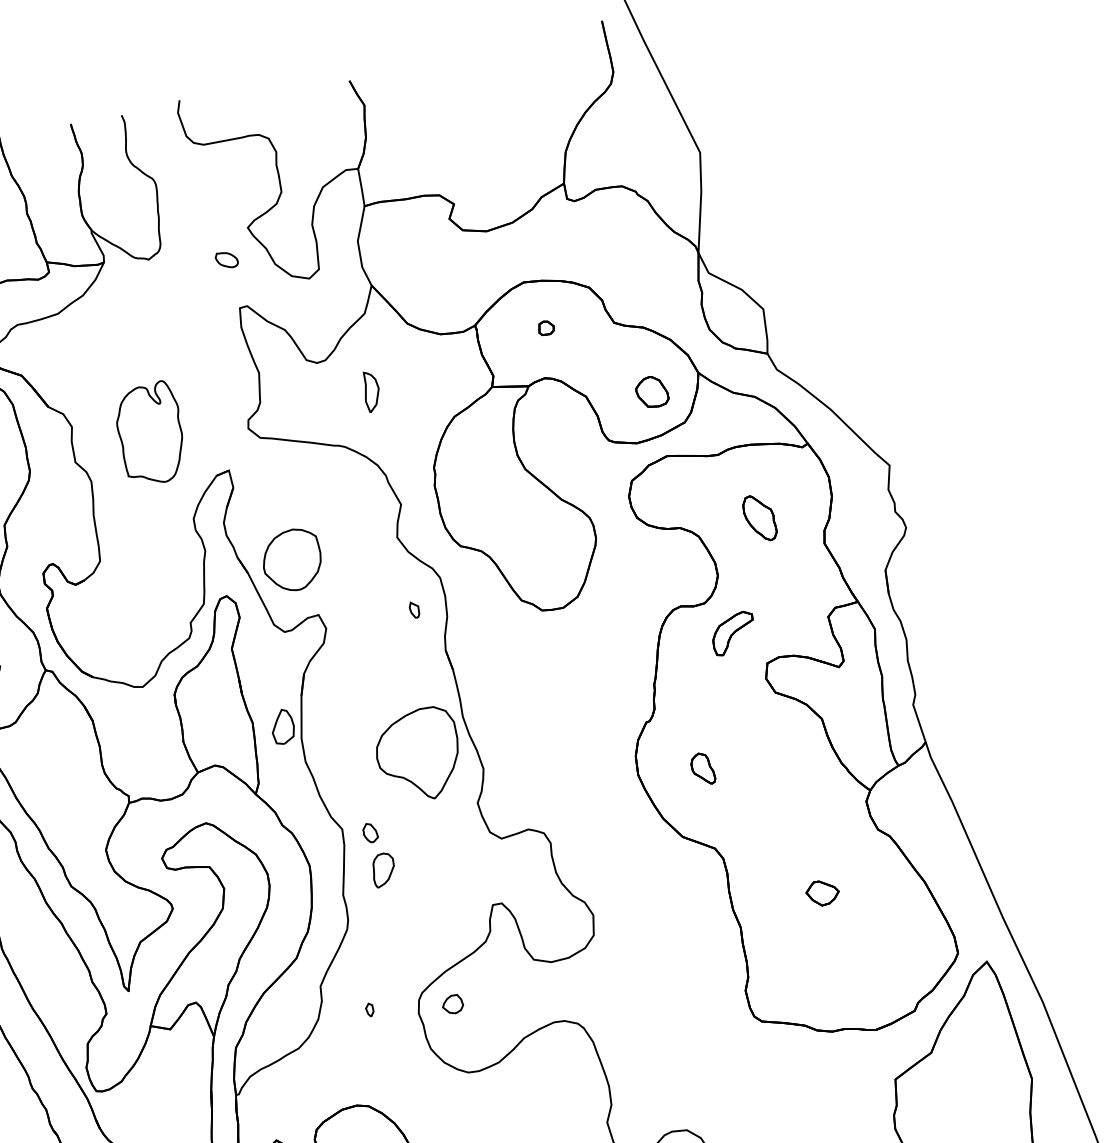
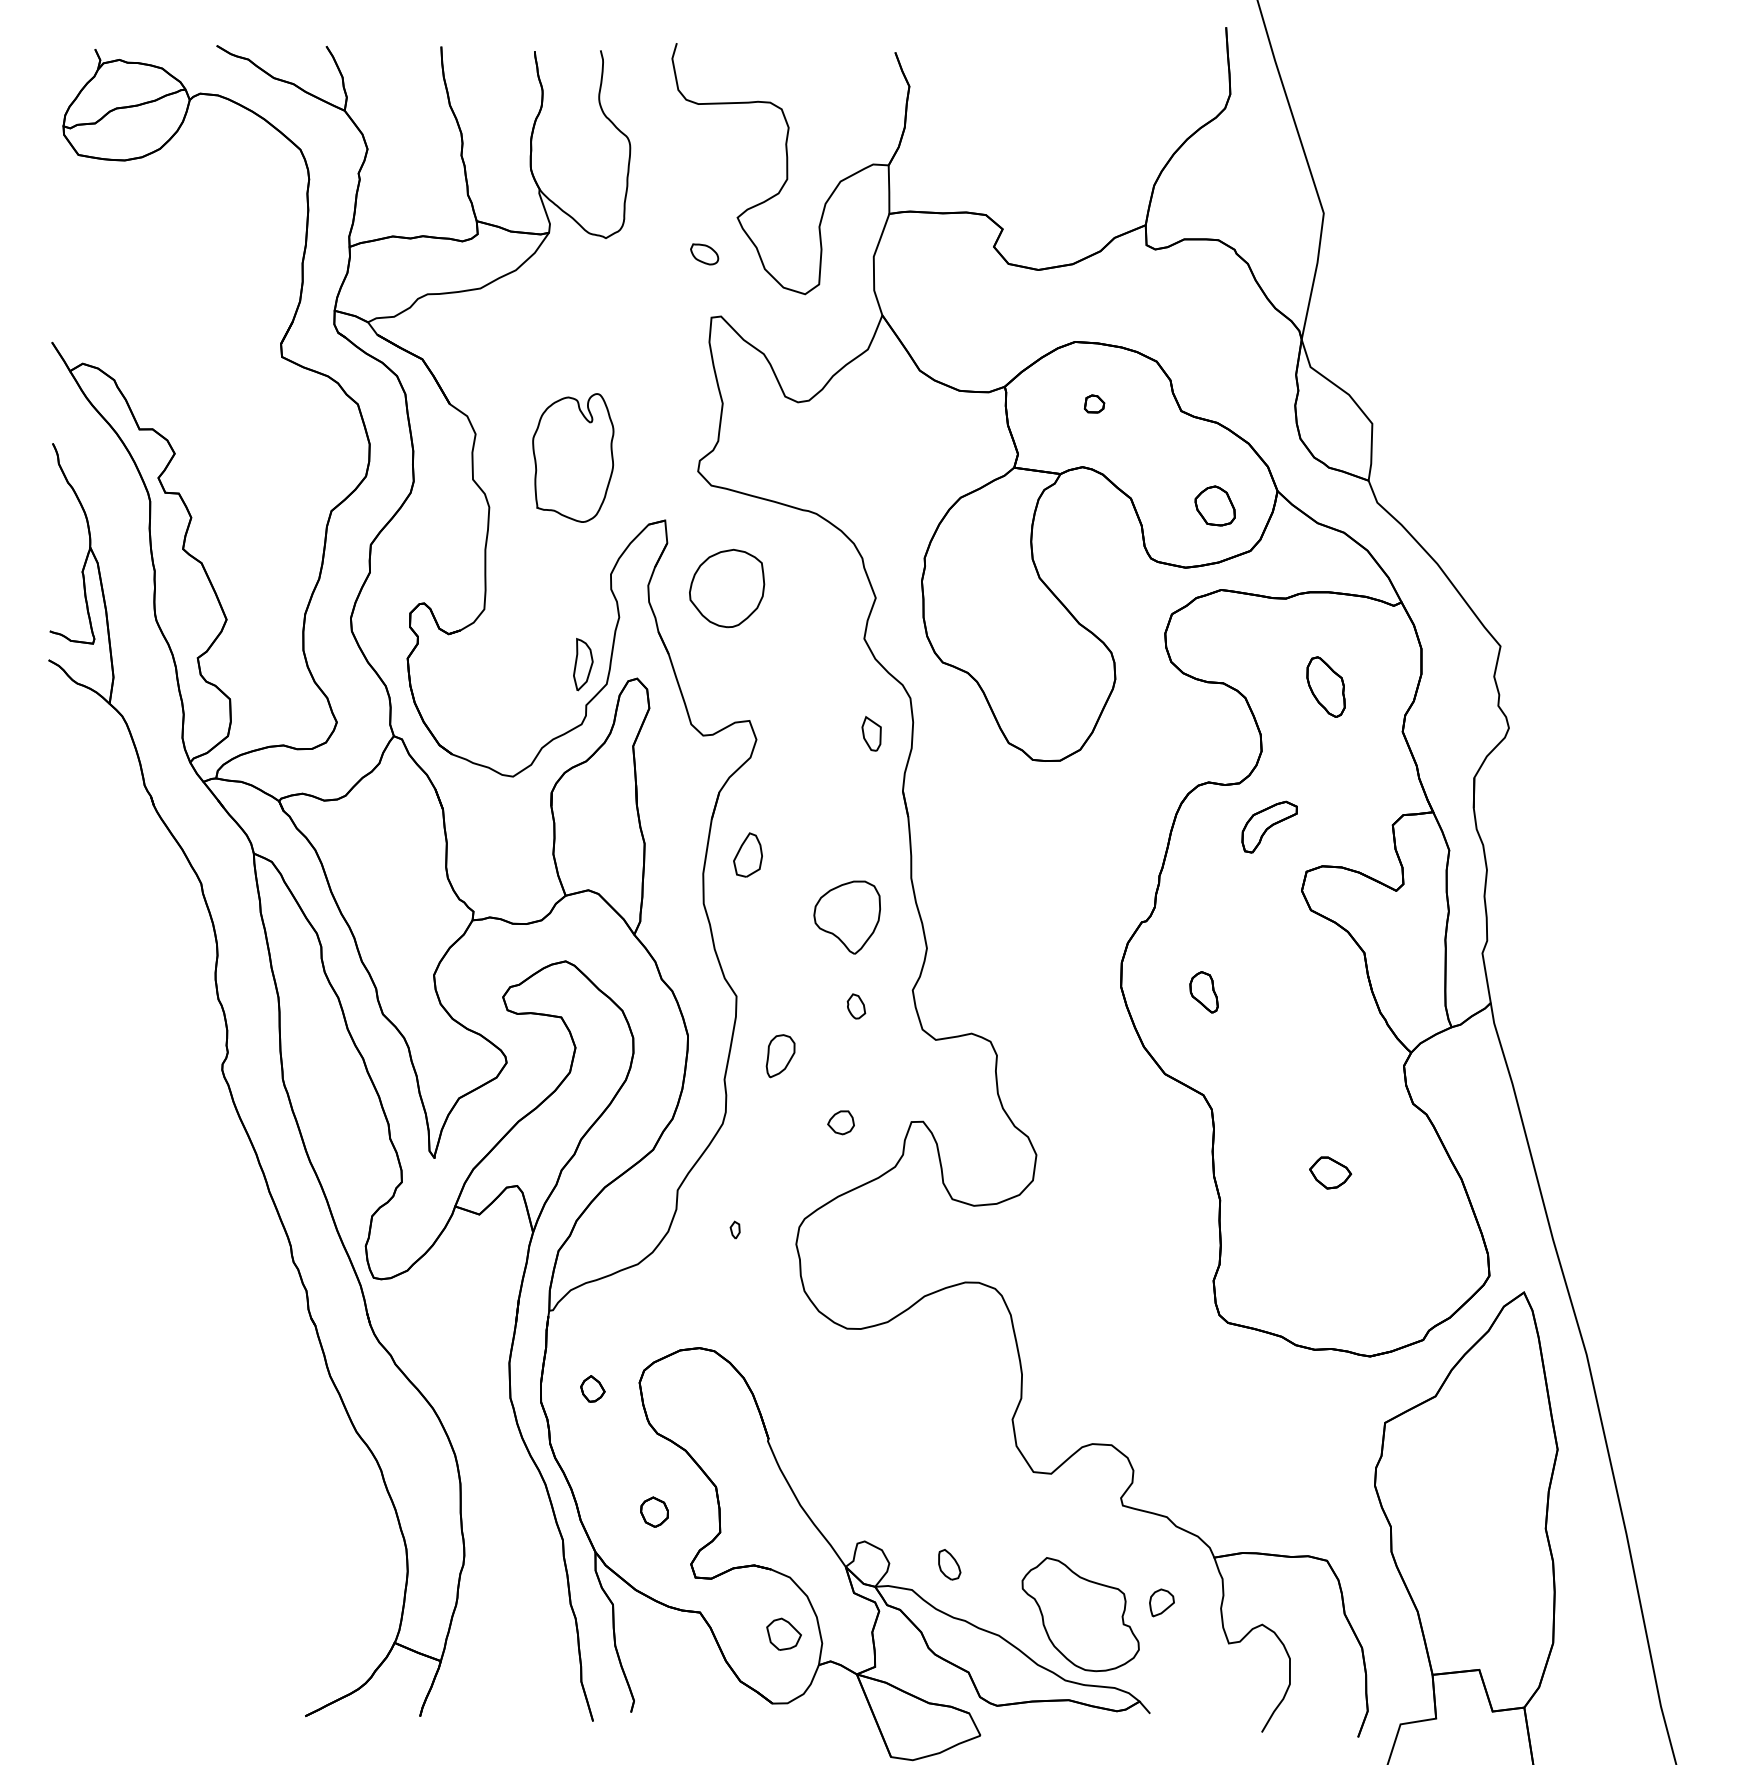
part: (371, 391) -> (583, 664), moved
part: (292, 560) -> (727, 588), moved
part: (414, 609) -> (871, 733), size x1.67
part: (282, 726) -> (747, 854), moved
part: (417, 755) -> (846, 917), size x0.62
part: (370, 832) -> (856, 1006), moved
part: (452, 1004) -> (840, 1122), moved

